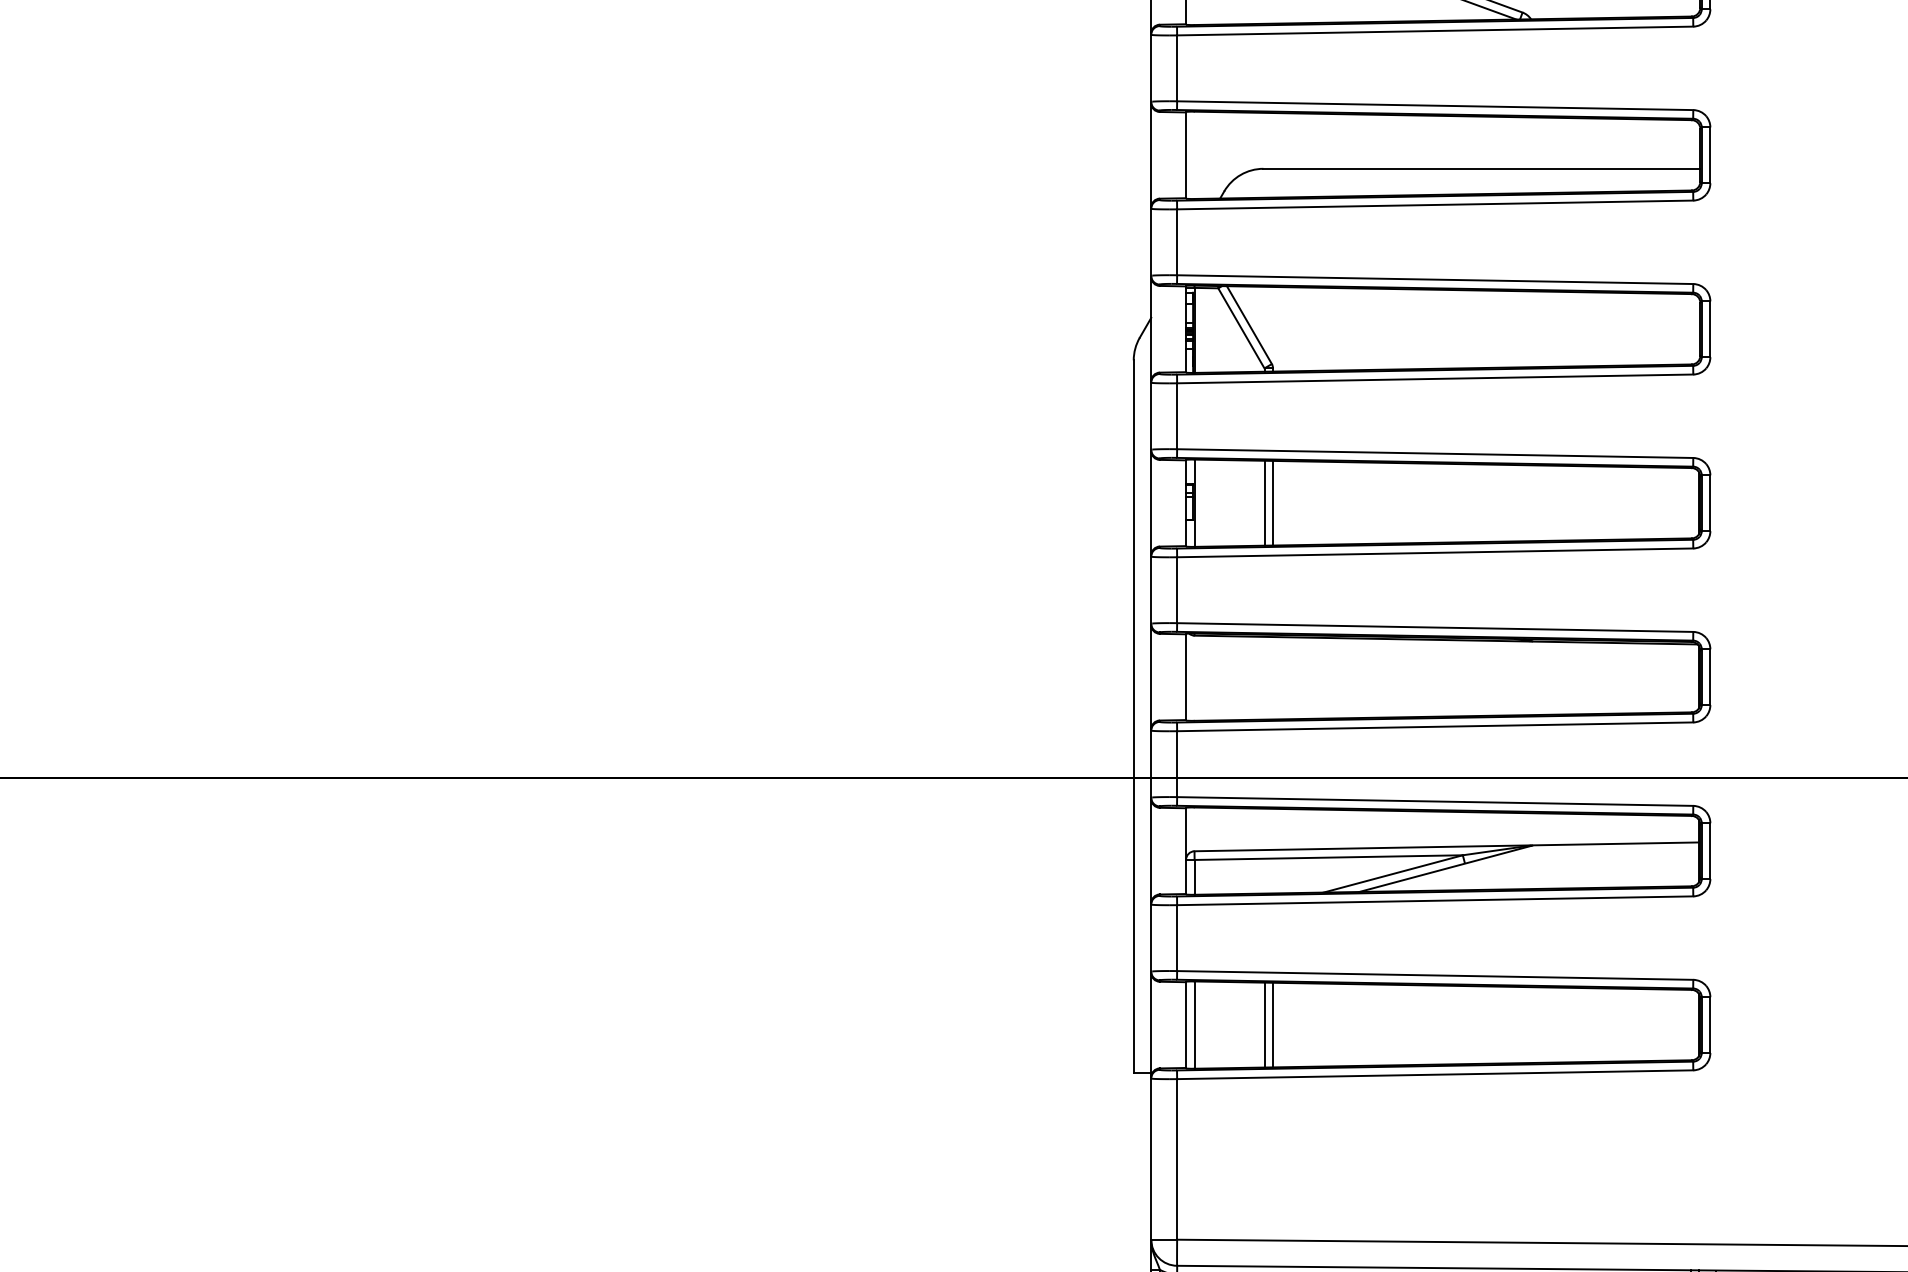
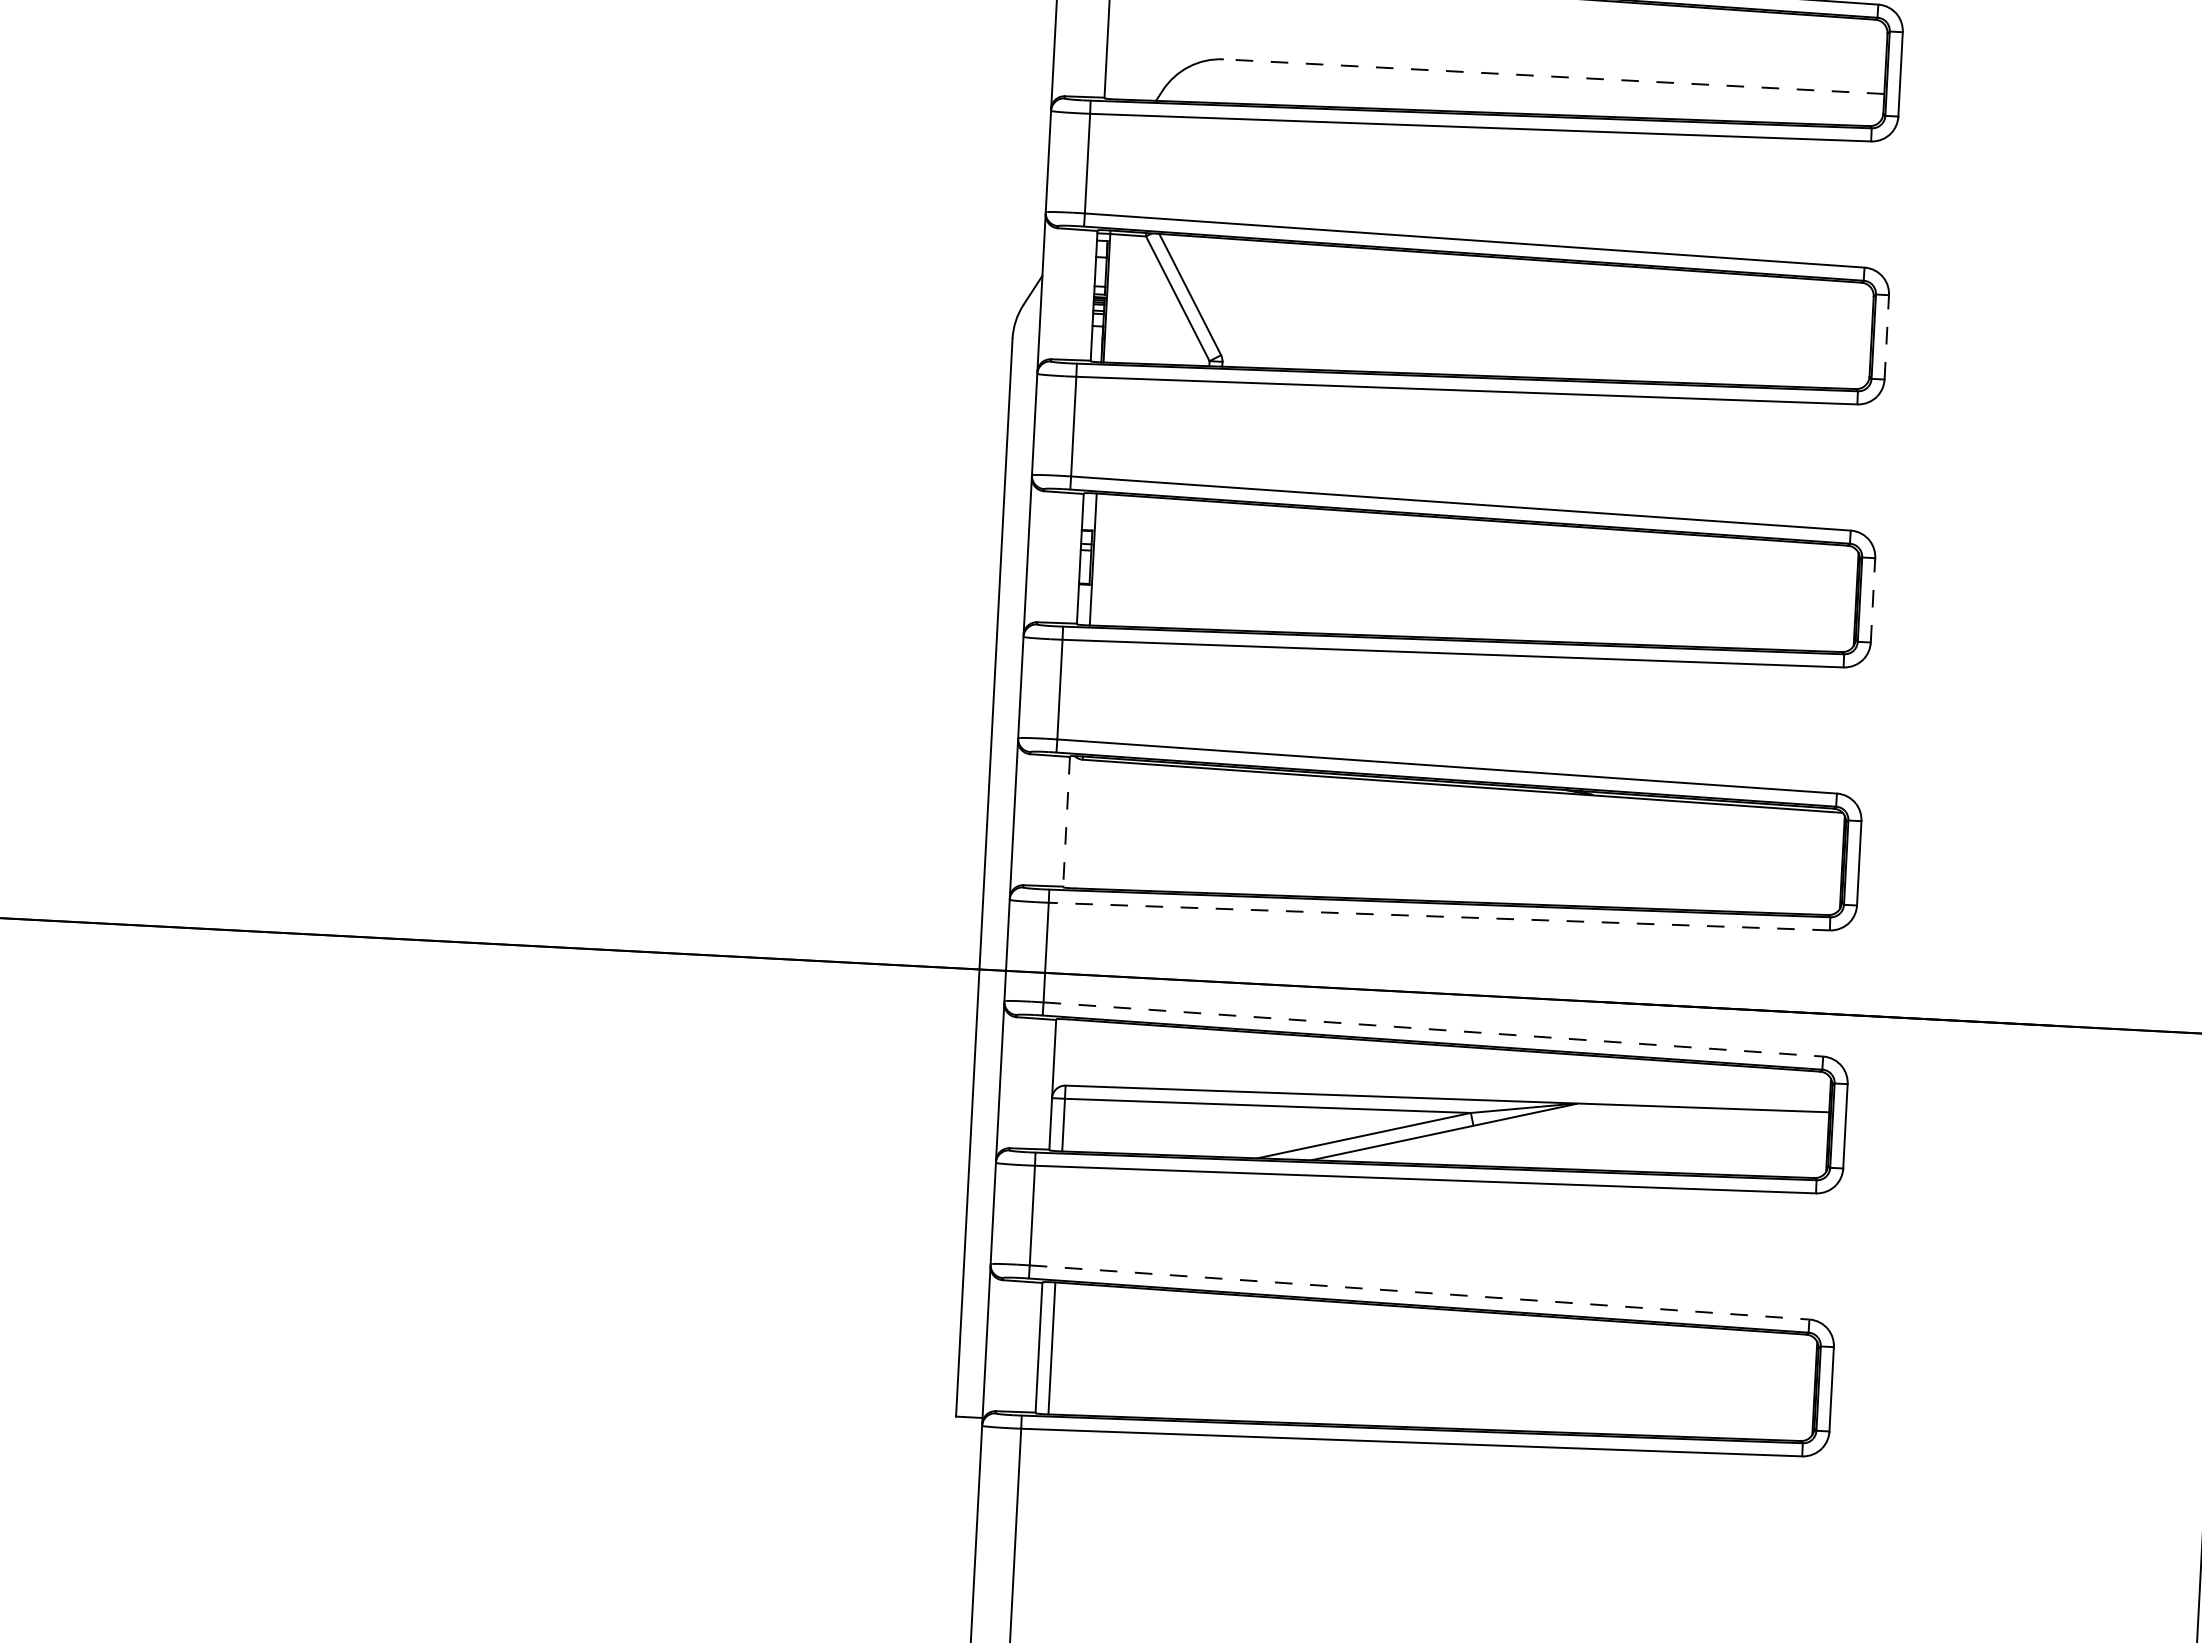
line: (1481, 168) -> (1553, 76), solid -> dashed
line: (1710, 329) -> (1886, 337), solid -> dashed
line: (1264, 502) -> (1198, 563), removed
line: (1273, 502) -> (1212, 564), removed
line: (1710, 503) -> (1873, 600), solid -> dashed
line: (1186, 677) -> (1067, 822), solid -> dashed
line: (1434, 726) -> (1438, 916), solid -> dashed
line: (1435, 801) -> (1433, 1029), solid -> dashed
line: (1435, 975) -> (1420, 1292), solid -> dashed
line: (1264, 1024) -> (1157, 1353), removed
line: (1273, 1024) -> (1171, 1353), removed

